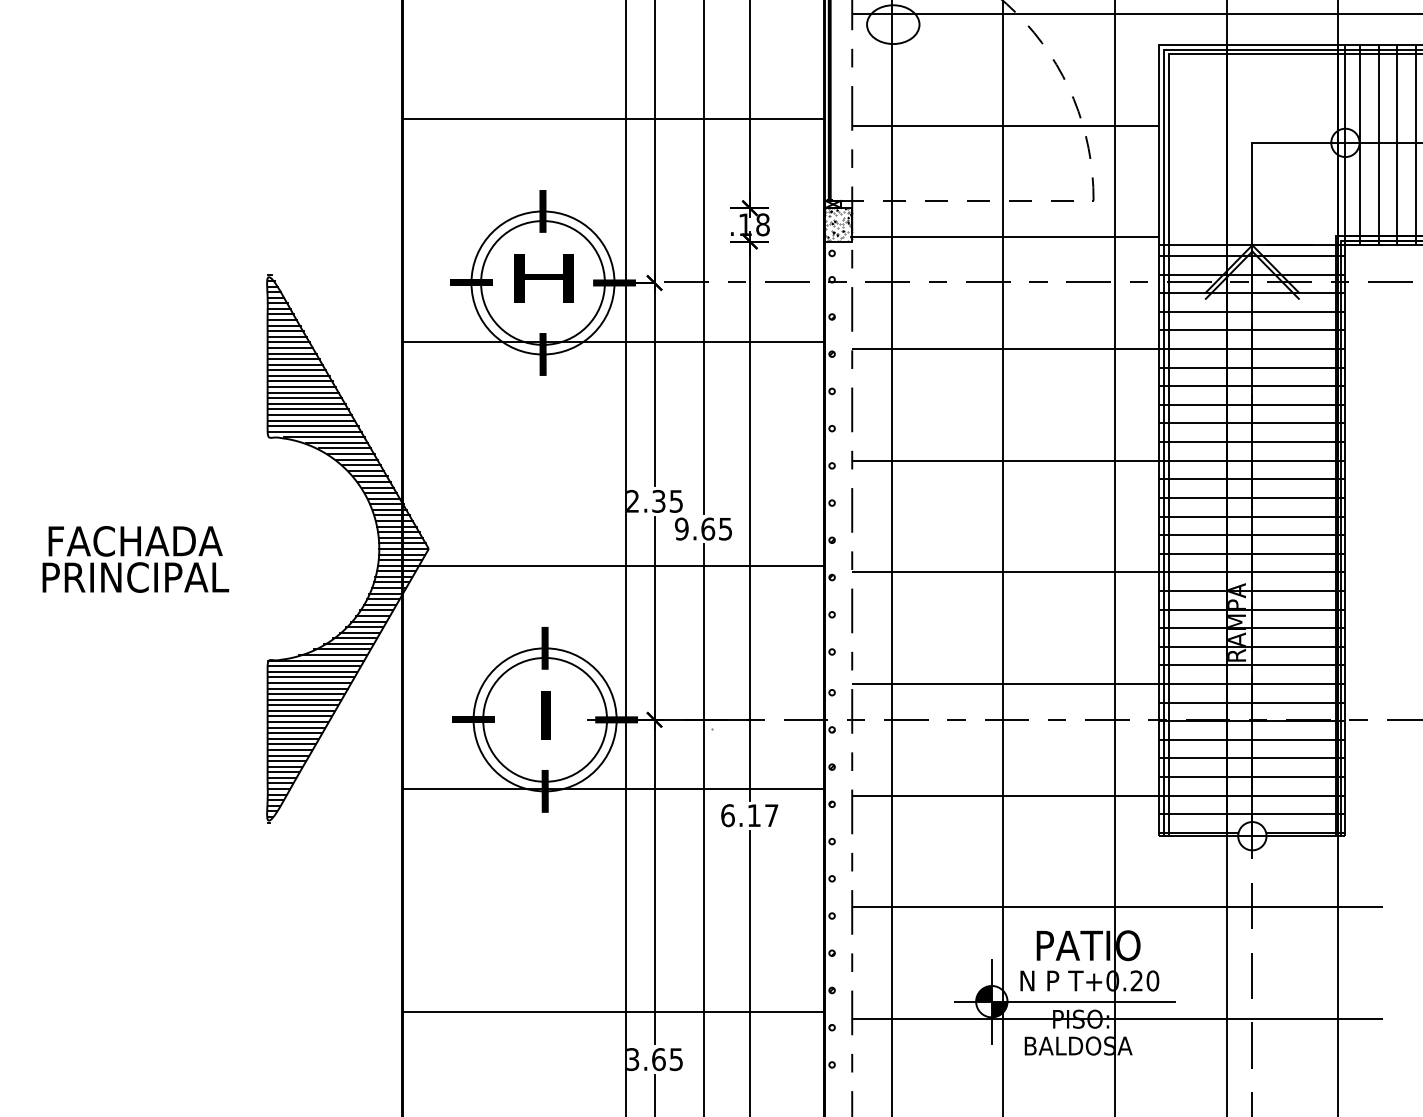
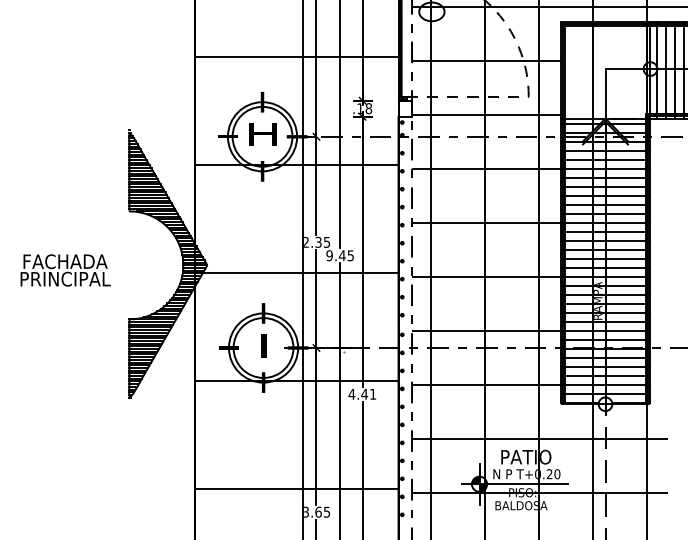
hatch: (836, 224) -> (404, 108), removed
text: (706, 528) -> (341, 255), 9.65 -> 9.45
text: (749, 813) -> (362, 393), 6.17 -> 4.41

